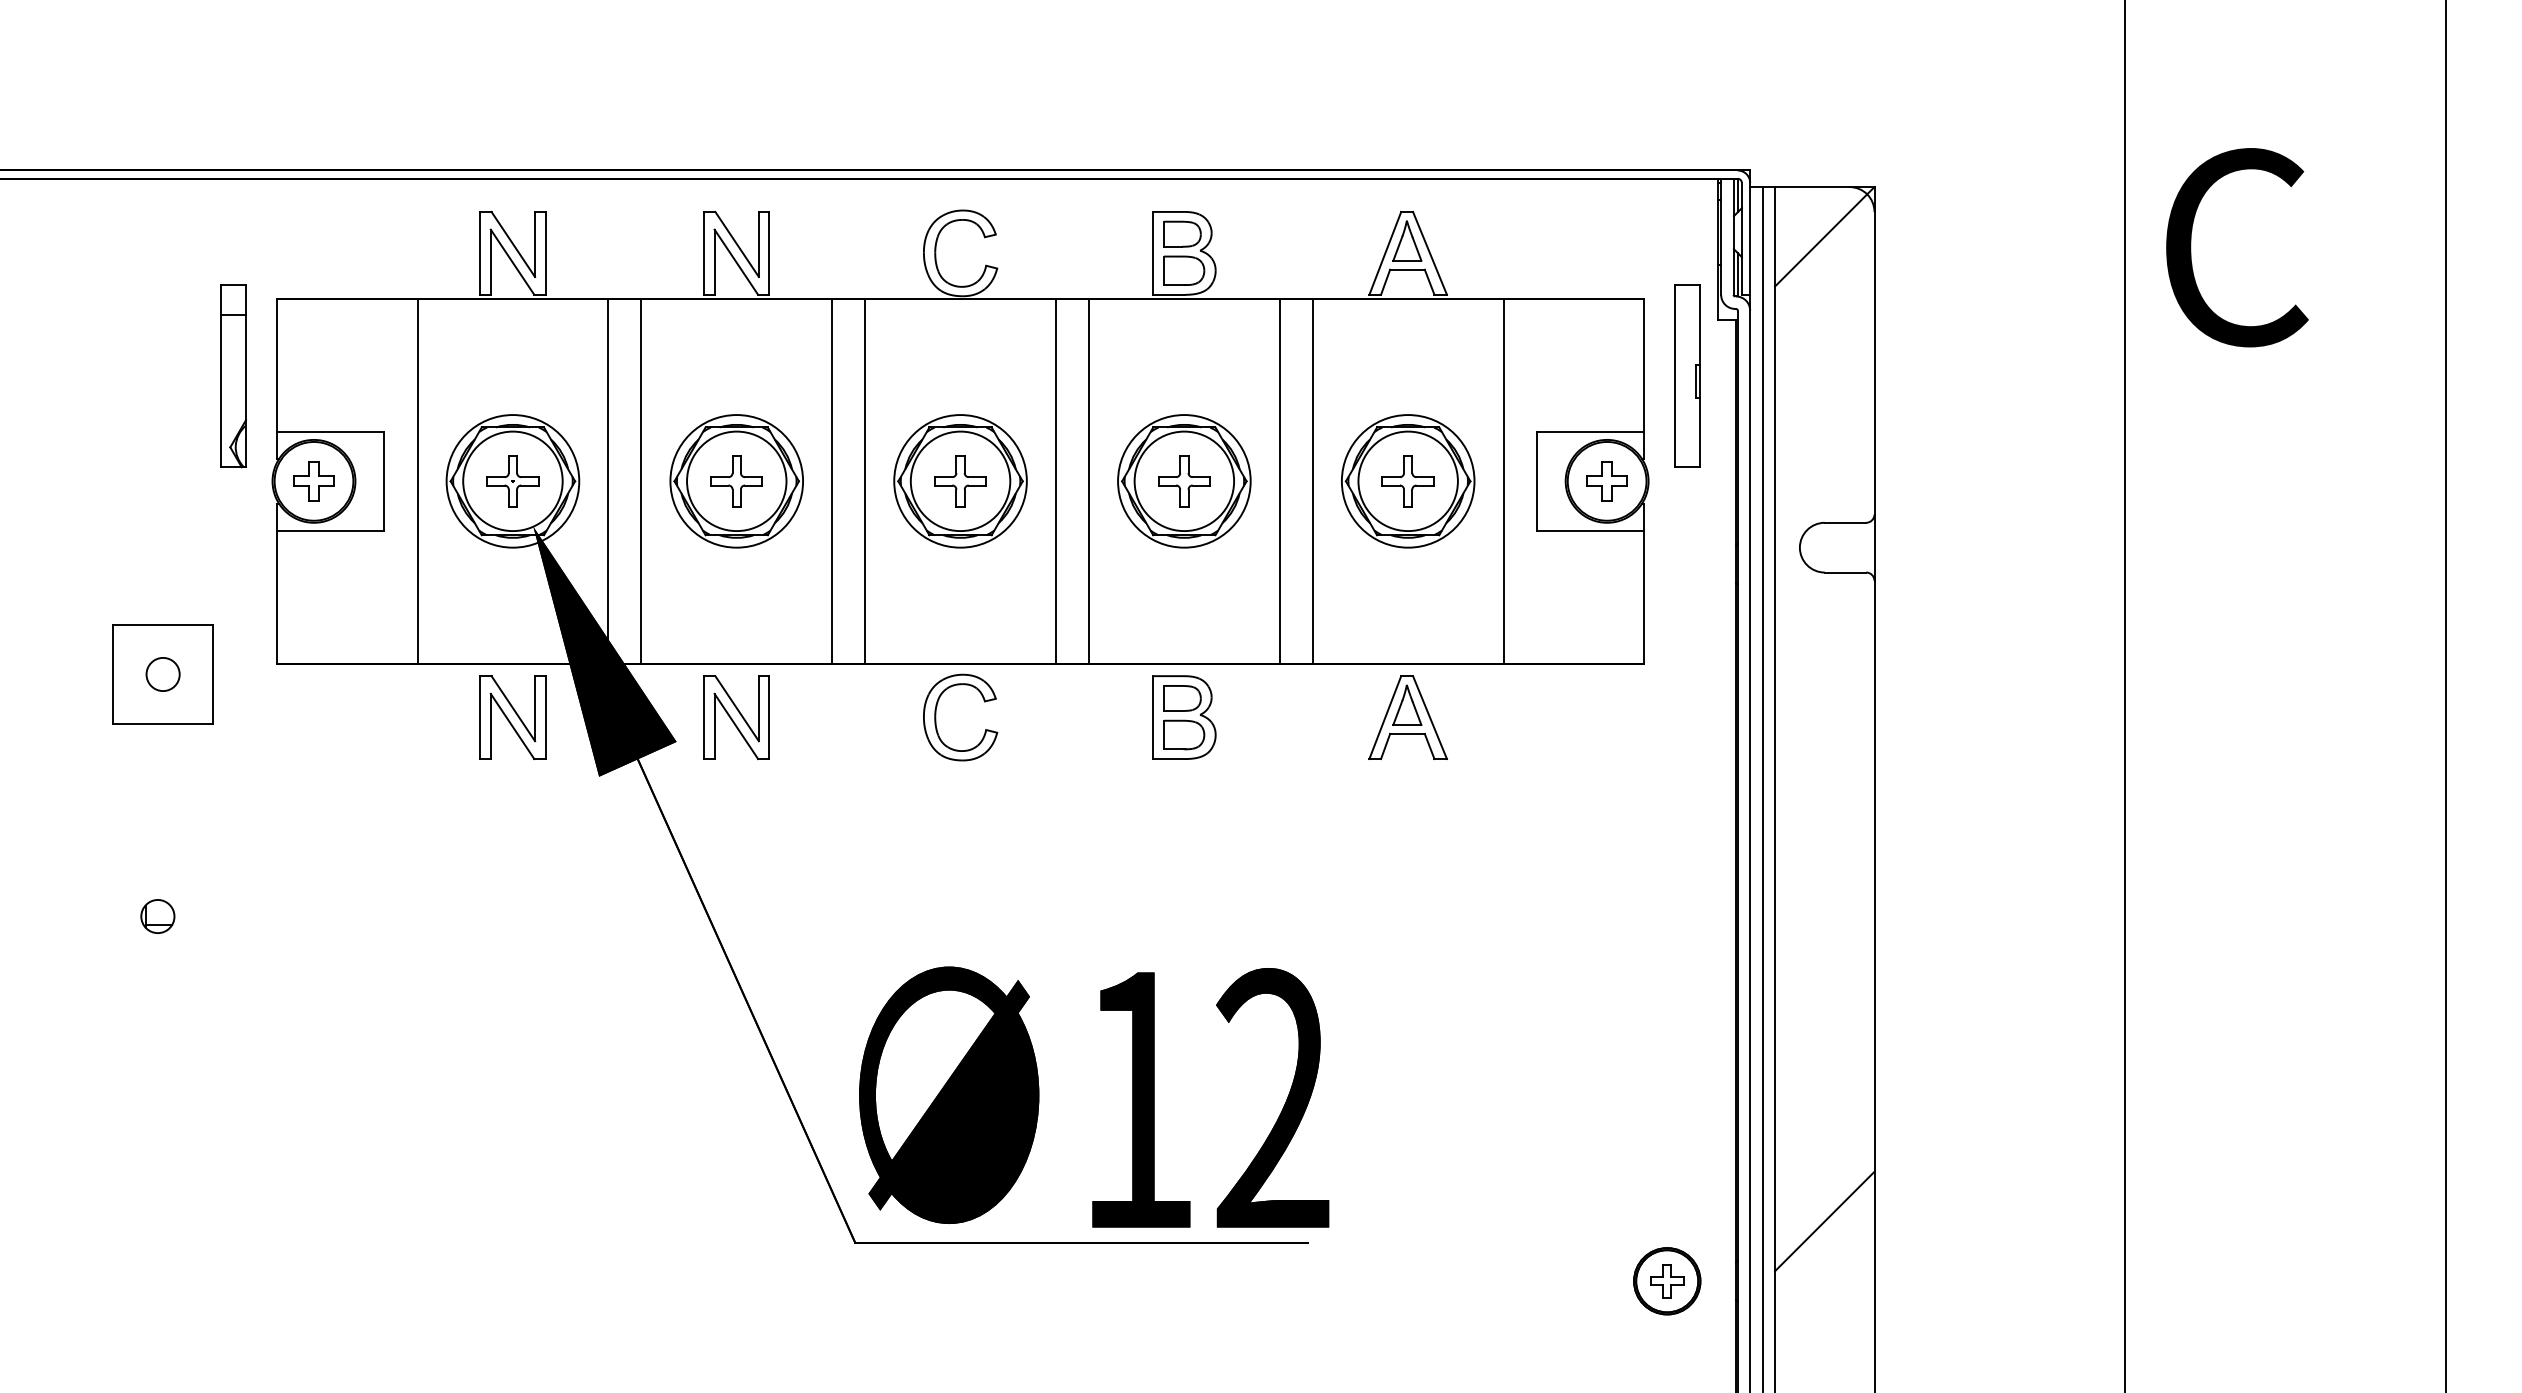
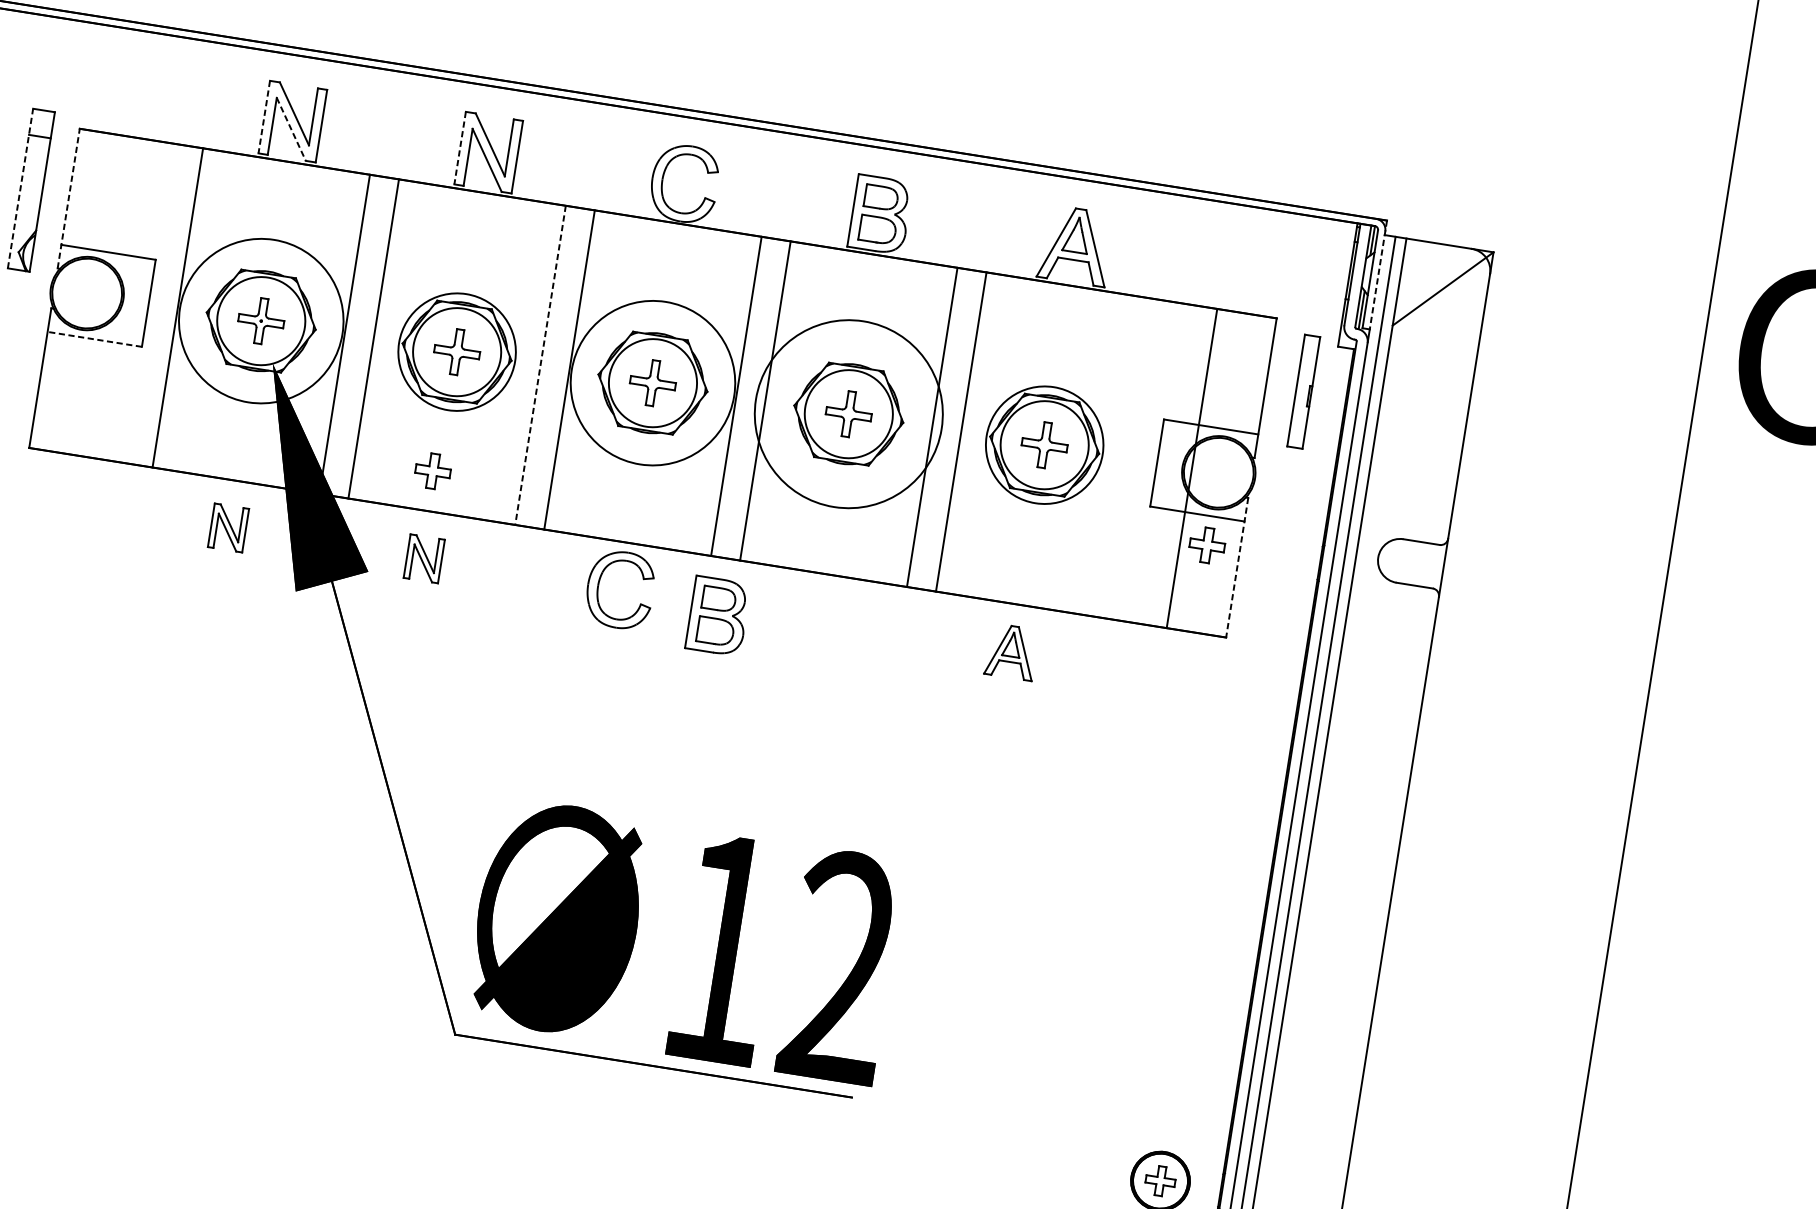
line: (1750, 233) -> (1378, 275), solid -> dashed
line: (480, 253) -> (264, 117), solid -> dashed
line: (704, 253) -> (460, 148), solid -> dashed
line: (512, 262) -> (291, 129), solid -> dashed
line: (221, 375) -> (20, 188), solid -> dashed
part: (1687, 375) -> (1303, 391), size x0.7
line: (276, 378) -> (68, 198), solid -> dashed
line: (1503, 480) -> (1192, 467), moved
part: (313, 481) -> (432, 471), moved
circle: (512, 481) -> (260, 321), size x1.4
line: (832, 481) -> (540, 365), solid -> dashed
circle: (960, 481) -> (652, 383), size x1.4
circle: (1184, 481) -> (848, 414), size x1.6
part: (1606, 481) -> (1206, 545), moved
line: (330, 531) -> (94, 339), solid -> dashed
line: (1644, 583) -> (1237, 567), solid -> dashed
part: (512, 717) -> (228, 527), size x0.6
part: (736, 717) -> (424, 558), size x0.6
part: (1184, 717) -> (718, 616), moved
part: (1407, 717) -> (1011, 651), size x0.7
line: (1824, 1221) -> (1306, 1150), removed

